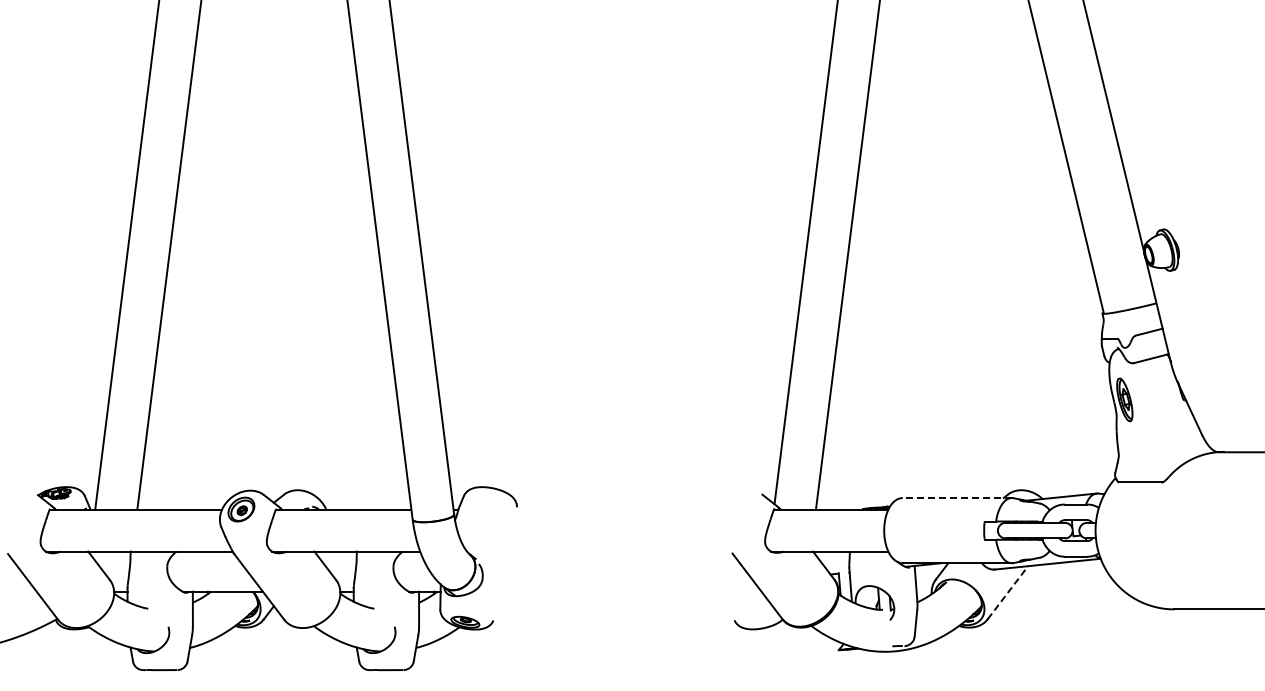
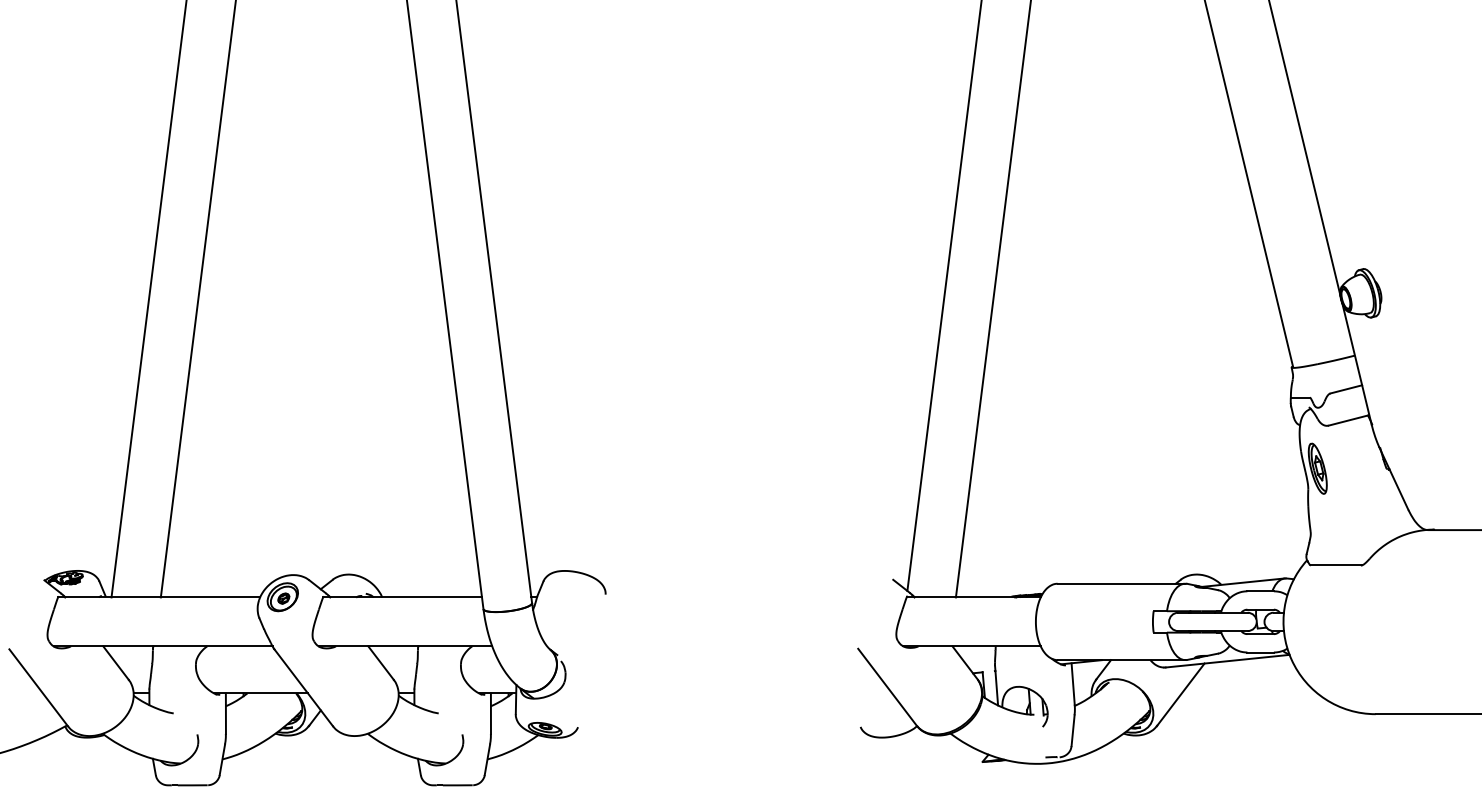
line: (956, 498) -> (1120, 584), dashed -> solid
line: (1008, 592) -> (1181, 694), dashed -> solid

